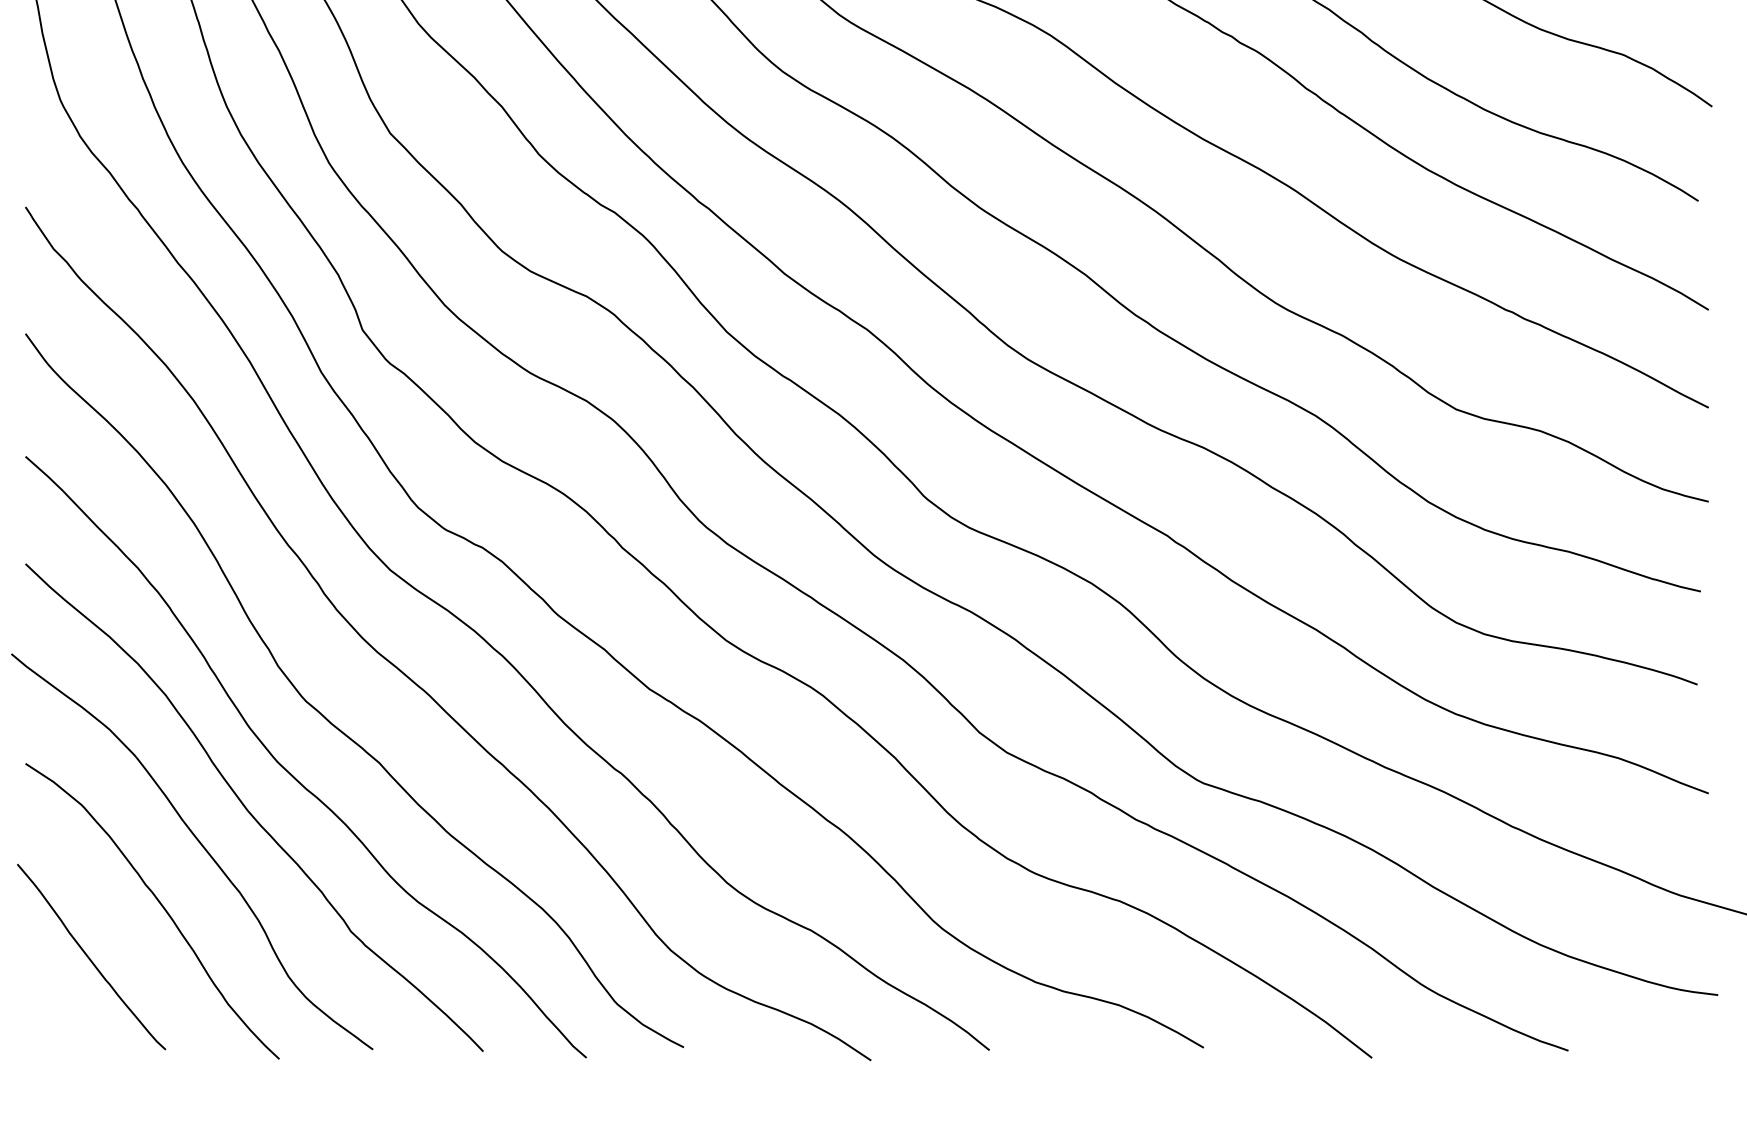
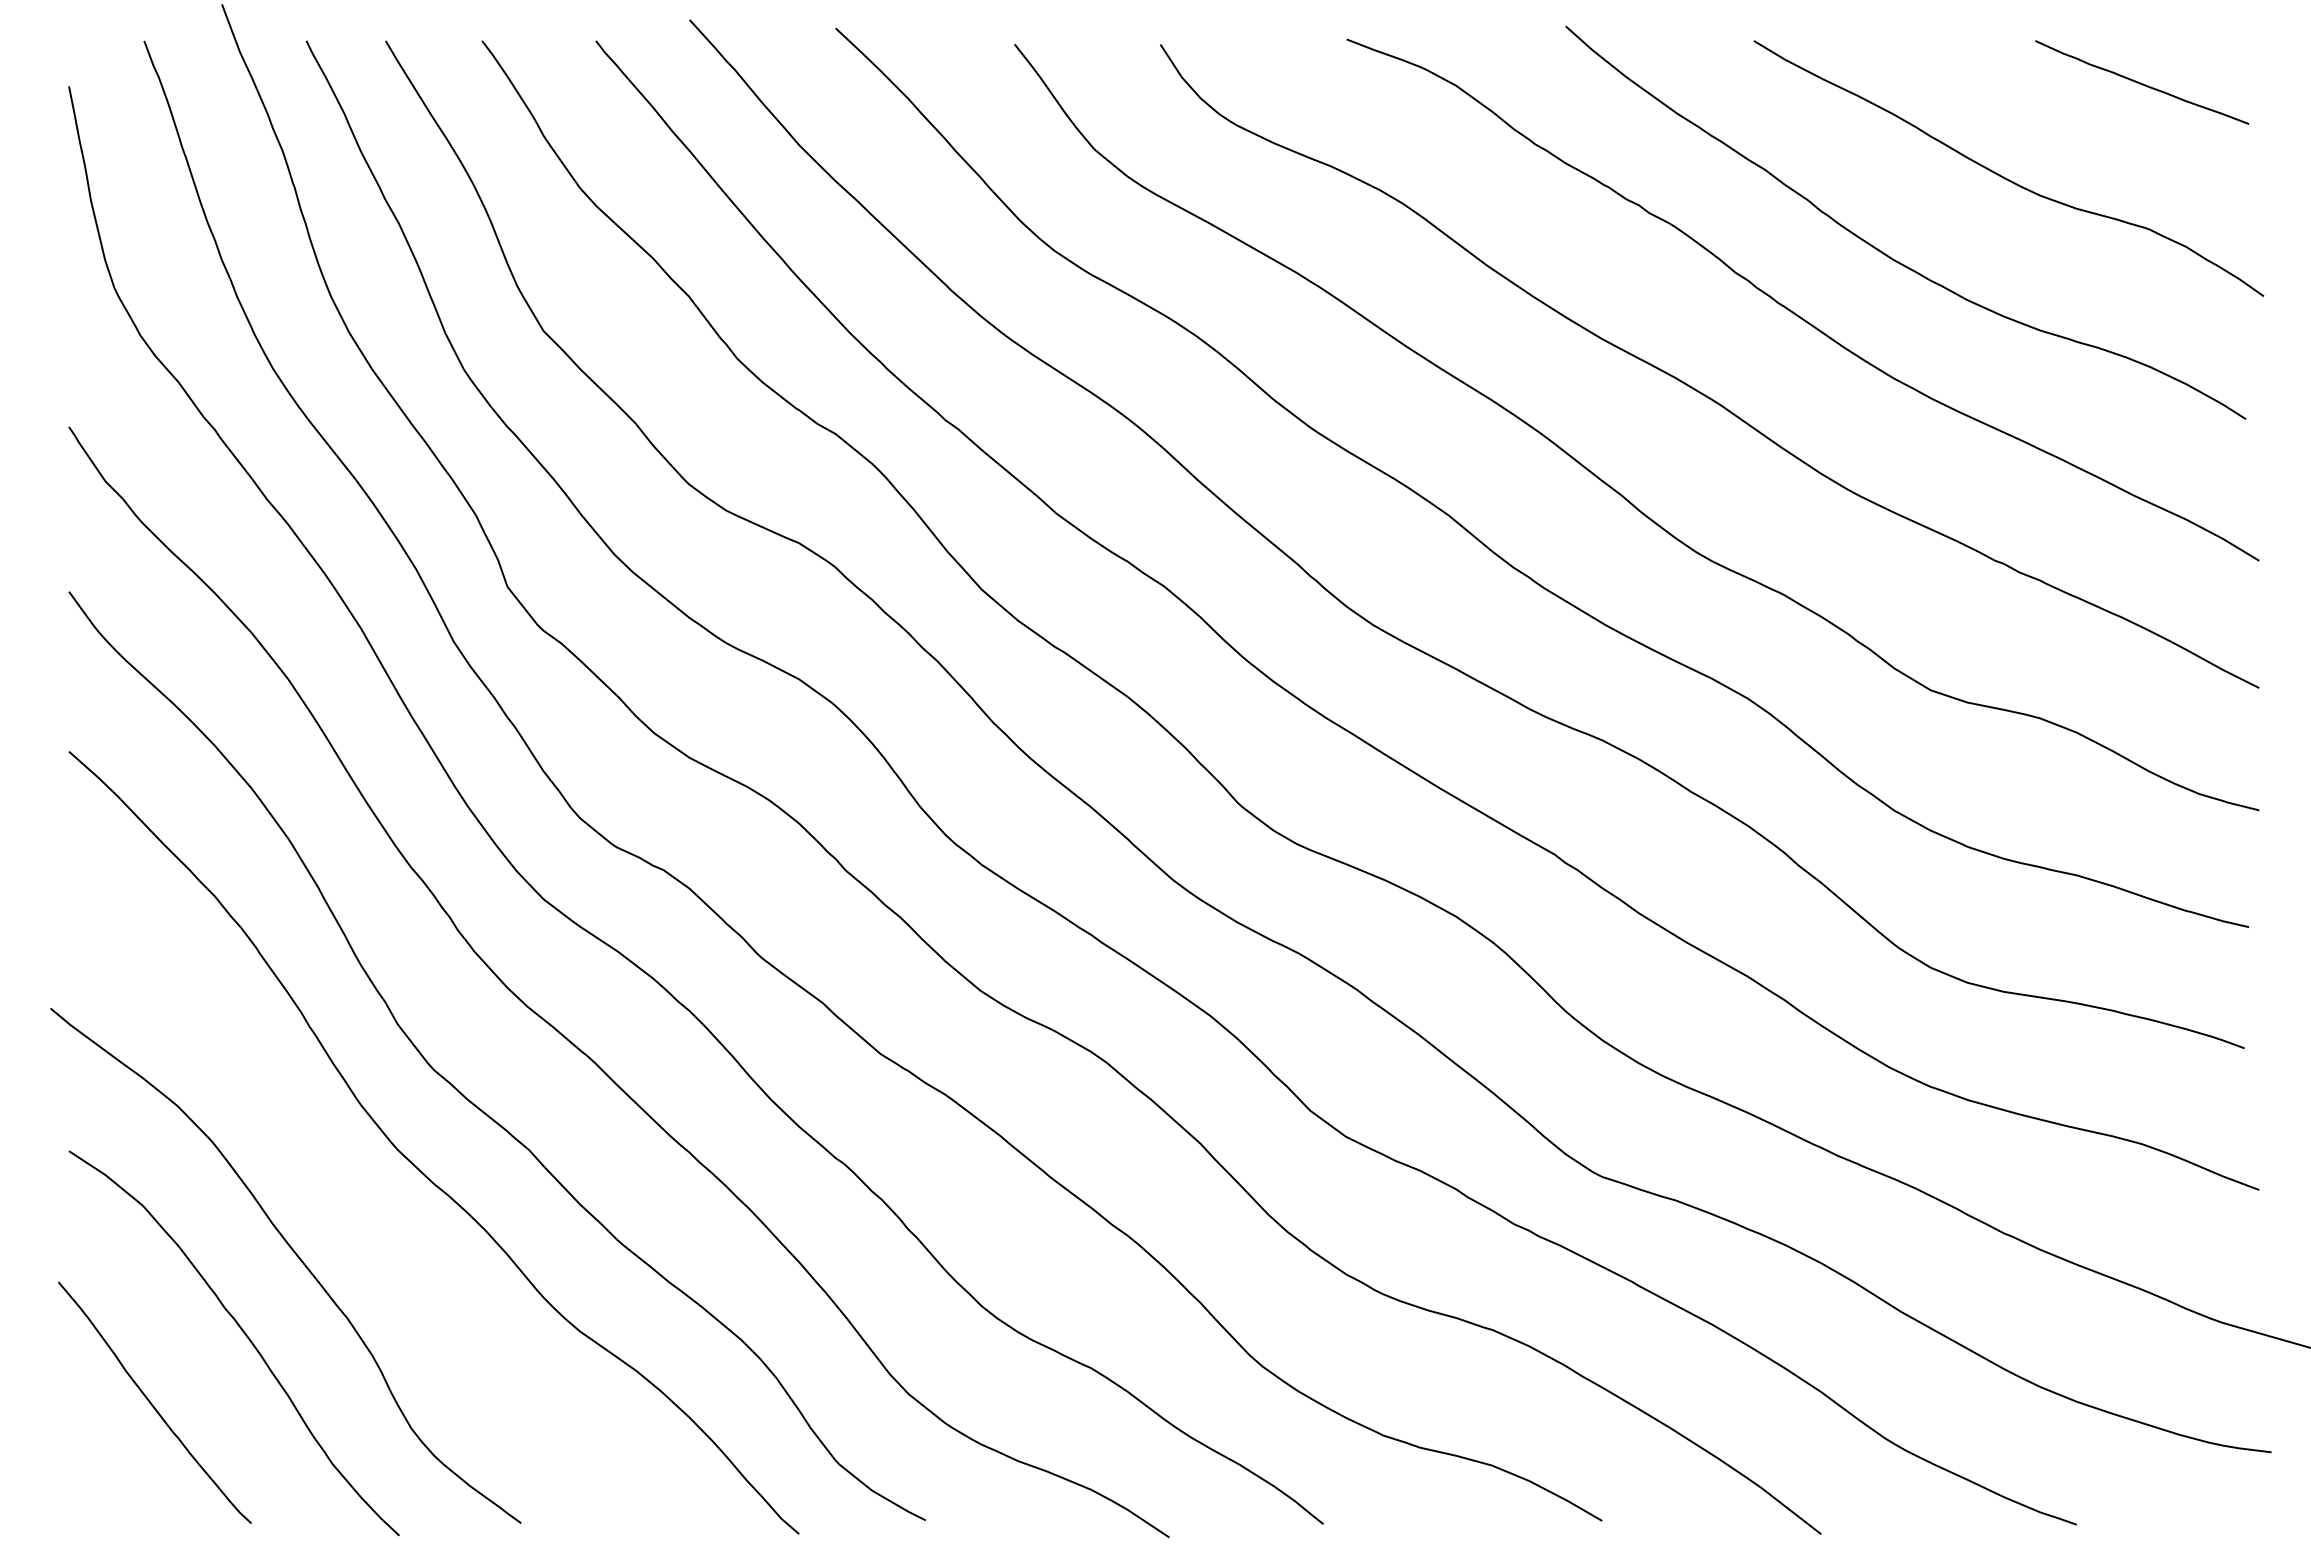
curve: (249, 811) -> (360, 1213), removed

